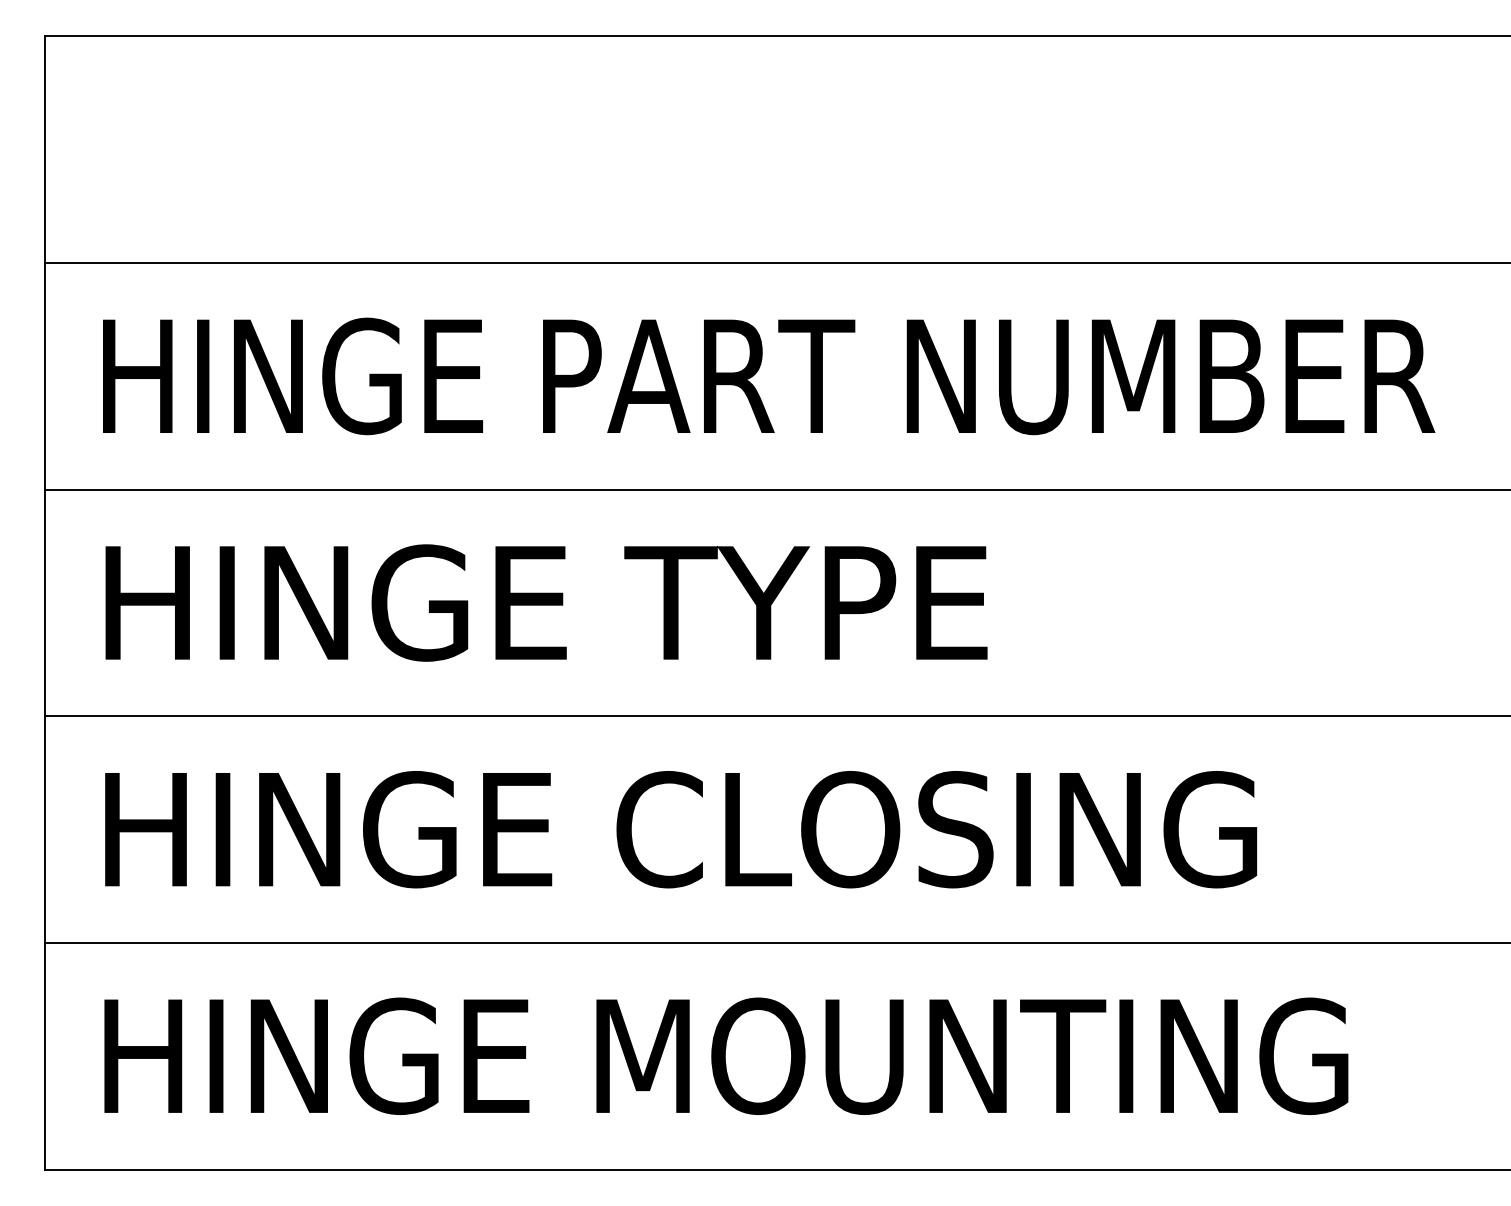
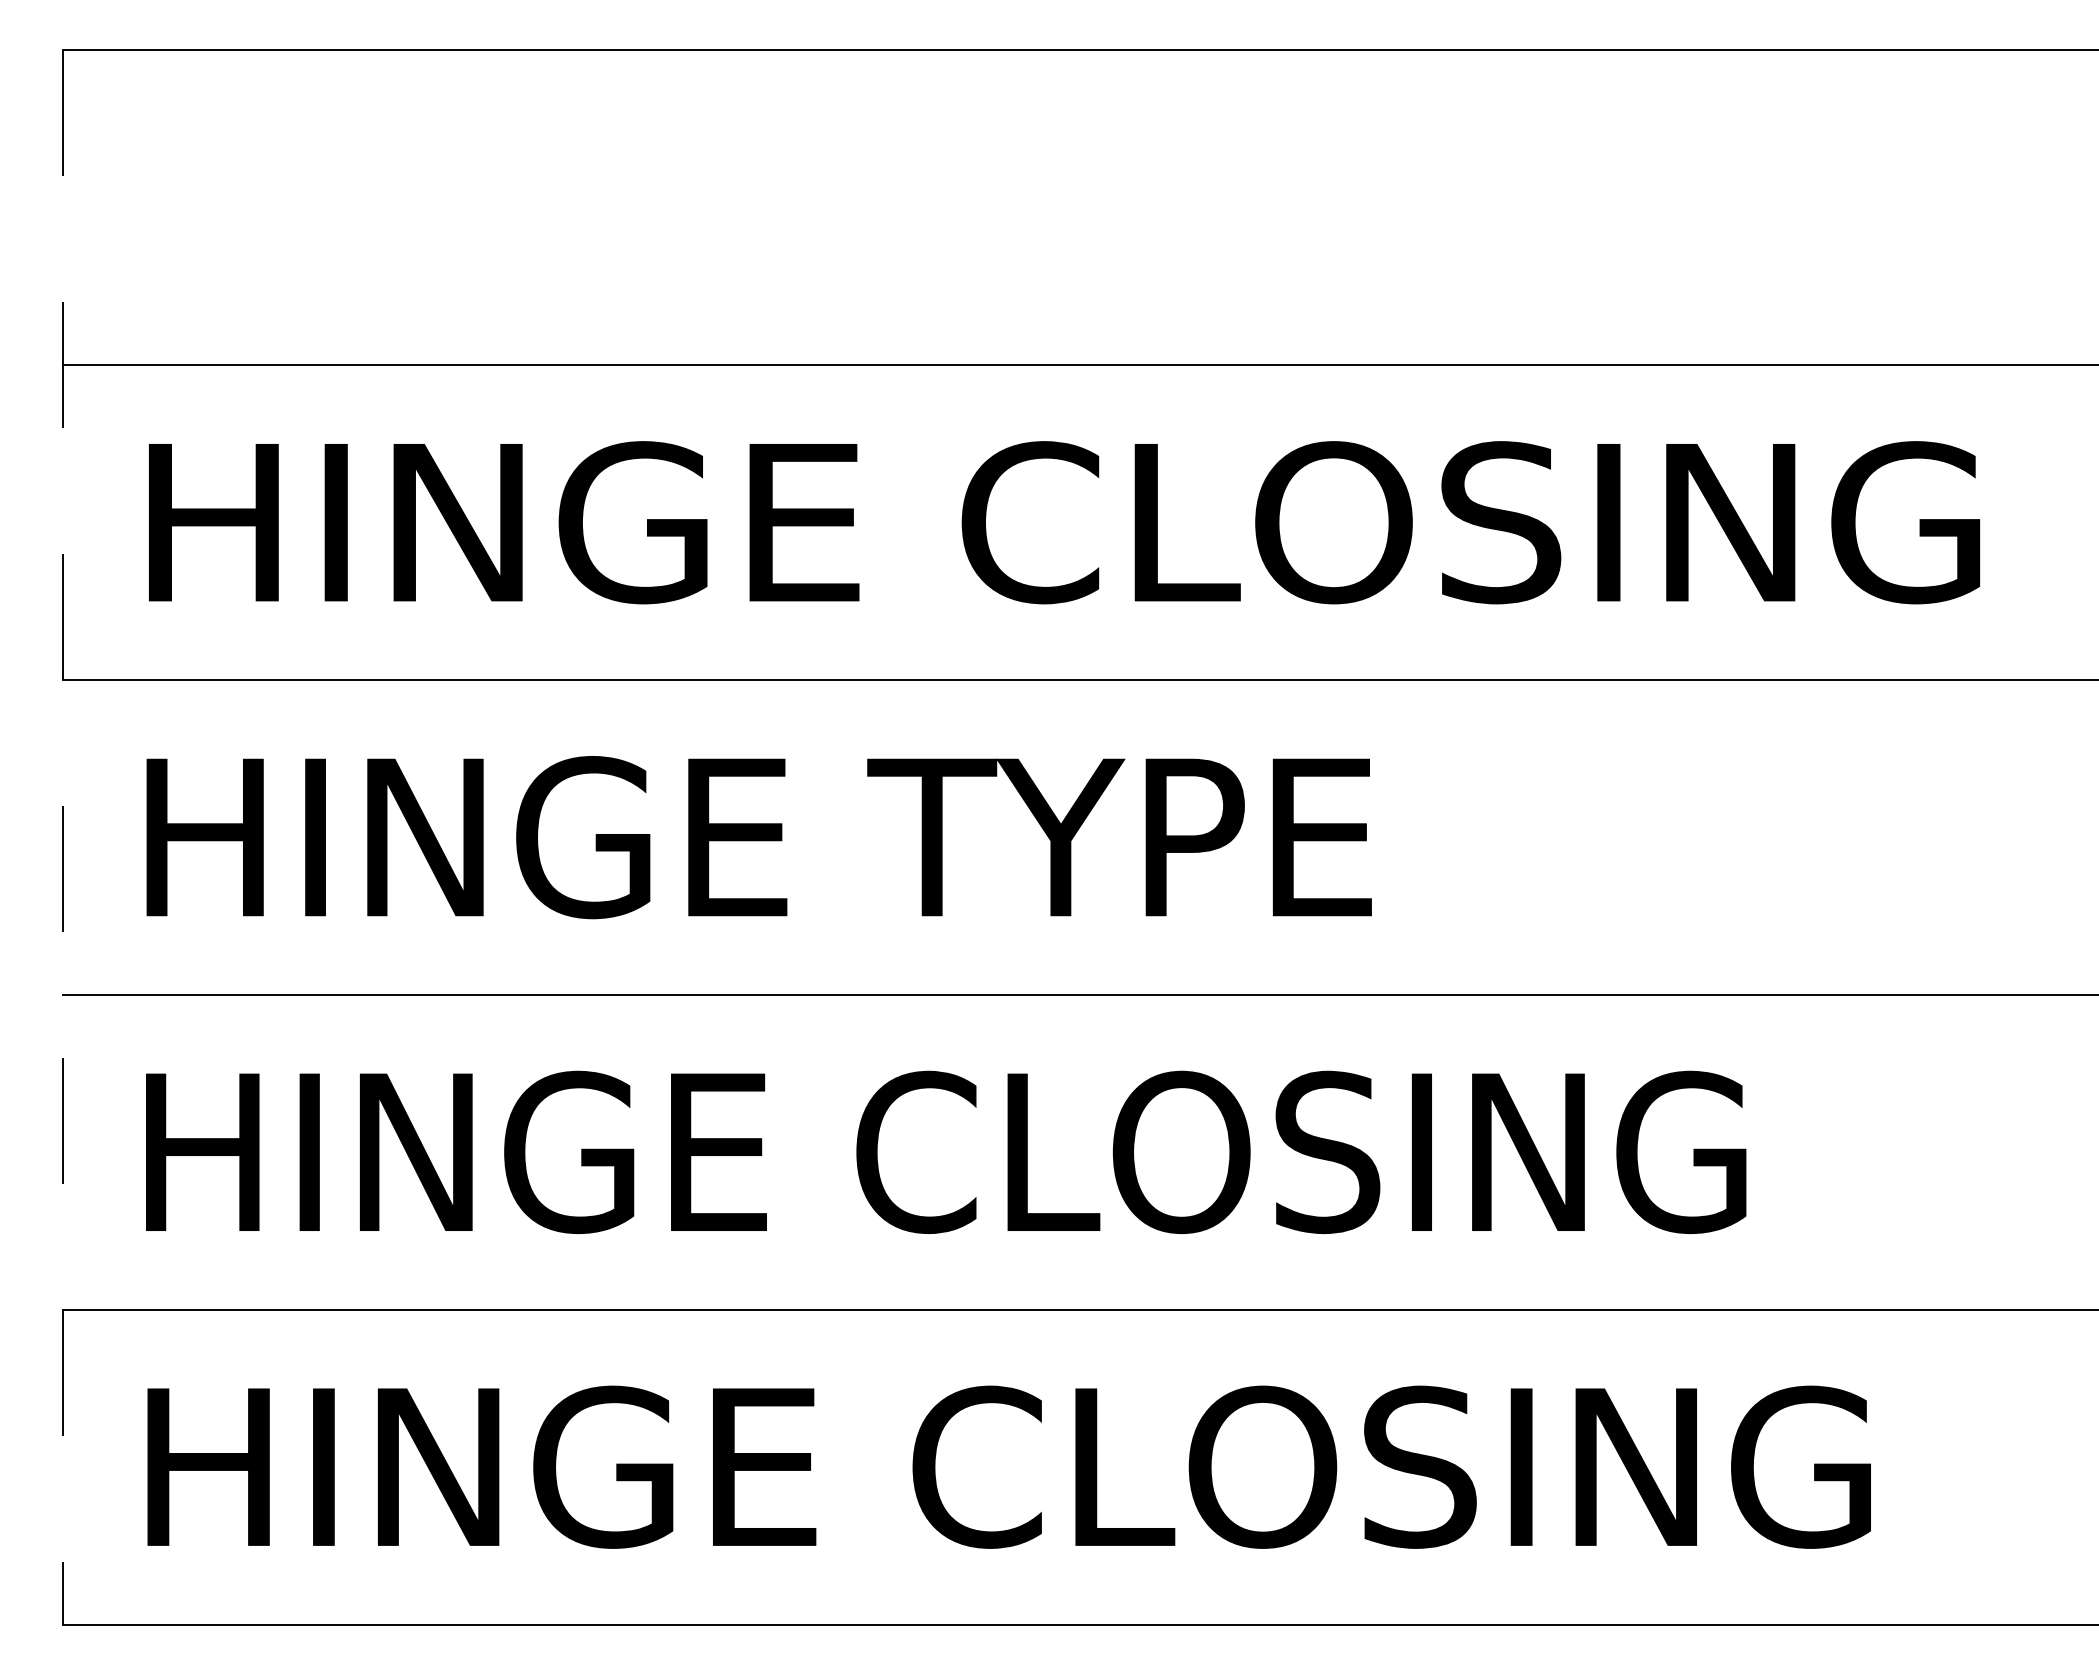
text: (769, 376) -> (1068, 522), HINGE PART NUMBER -> HINGE CLOSING
line: (45, 603) -> (62, 837), solid -> dashed
text: (726, 1055) -> (1009, 1466), HINGE MOUNTING -> HINGE CLOSING

